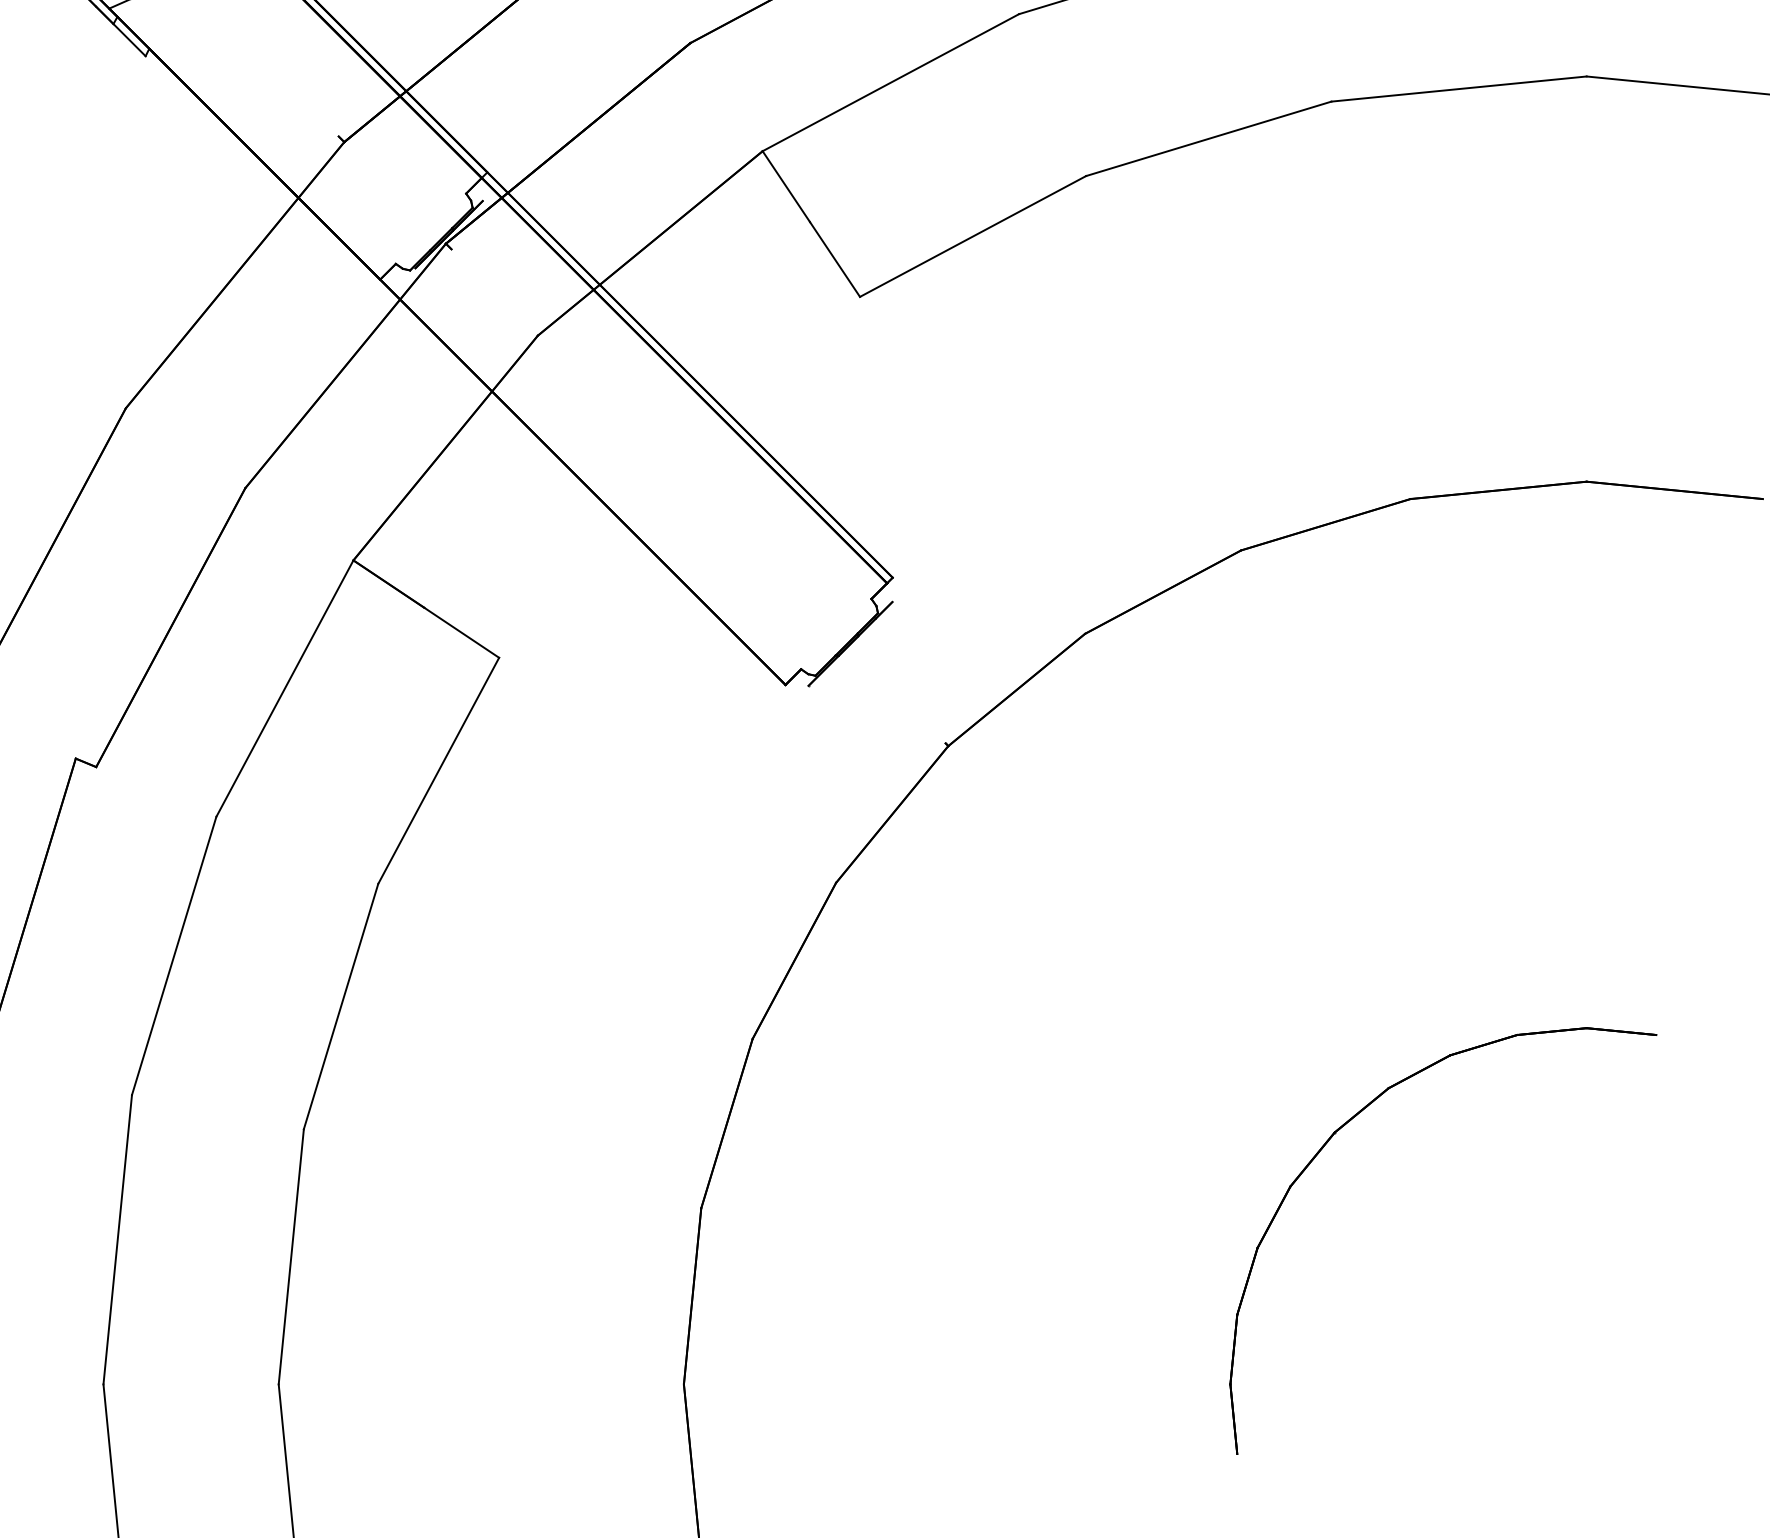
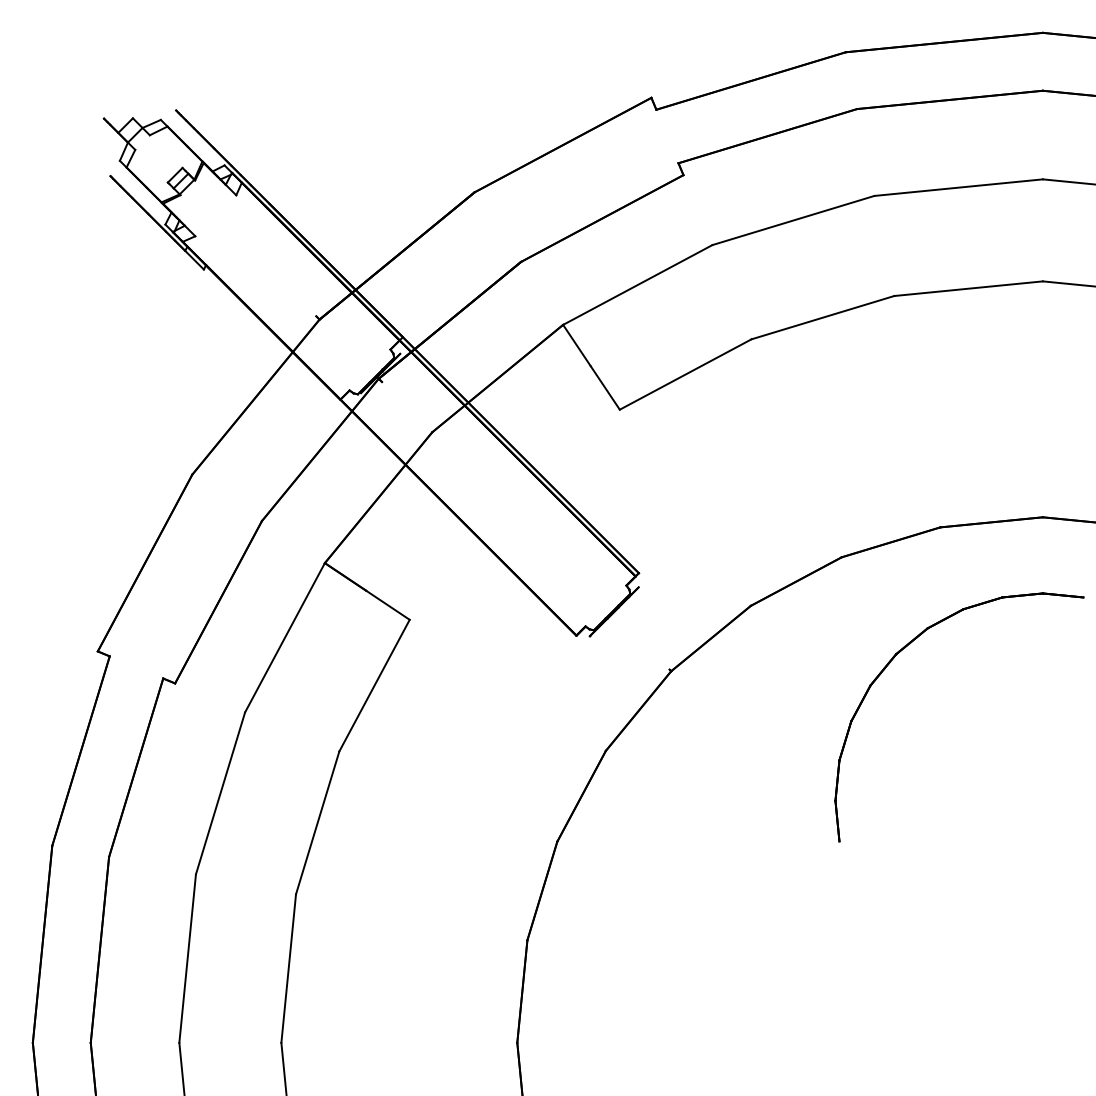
part: (1350, 1122) -> (905, 648), moved

